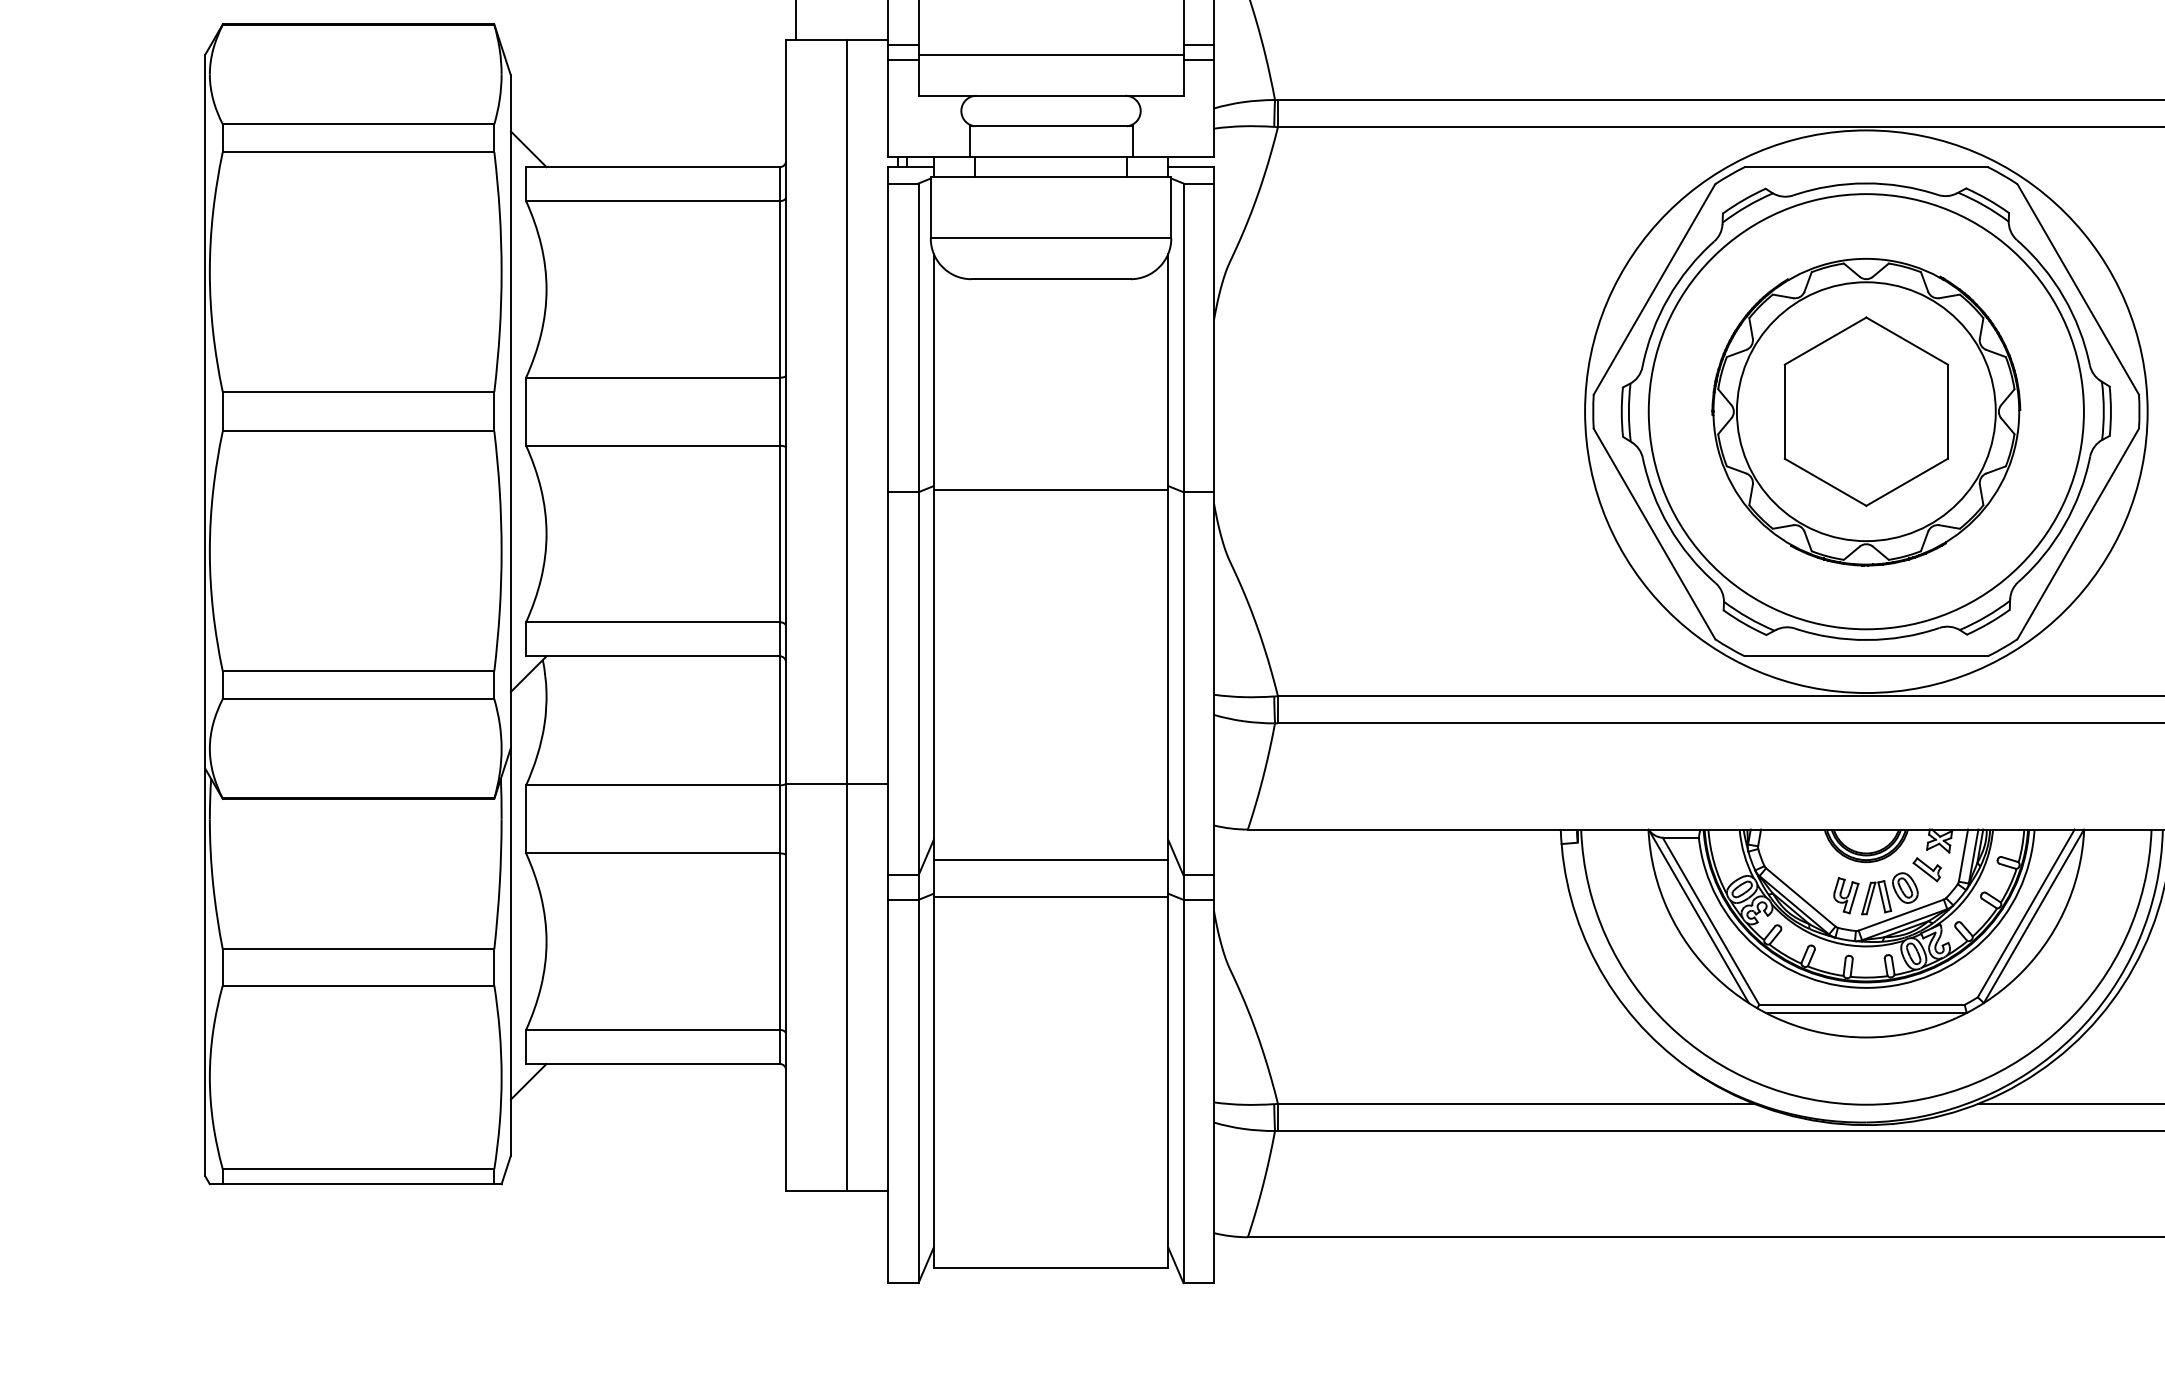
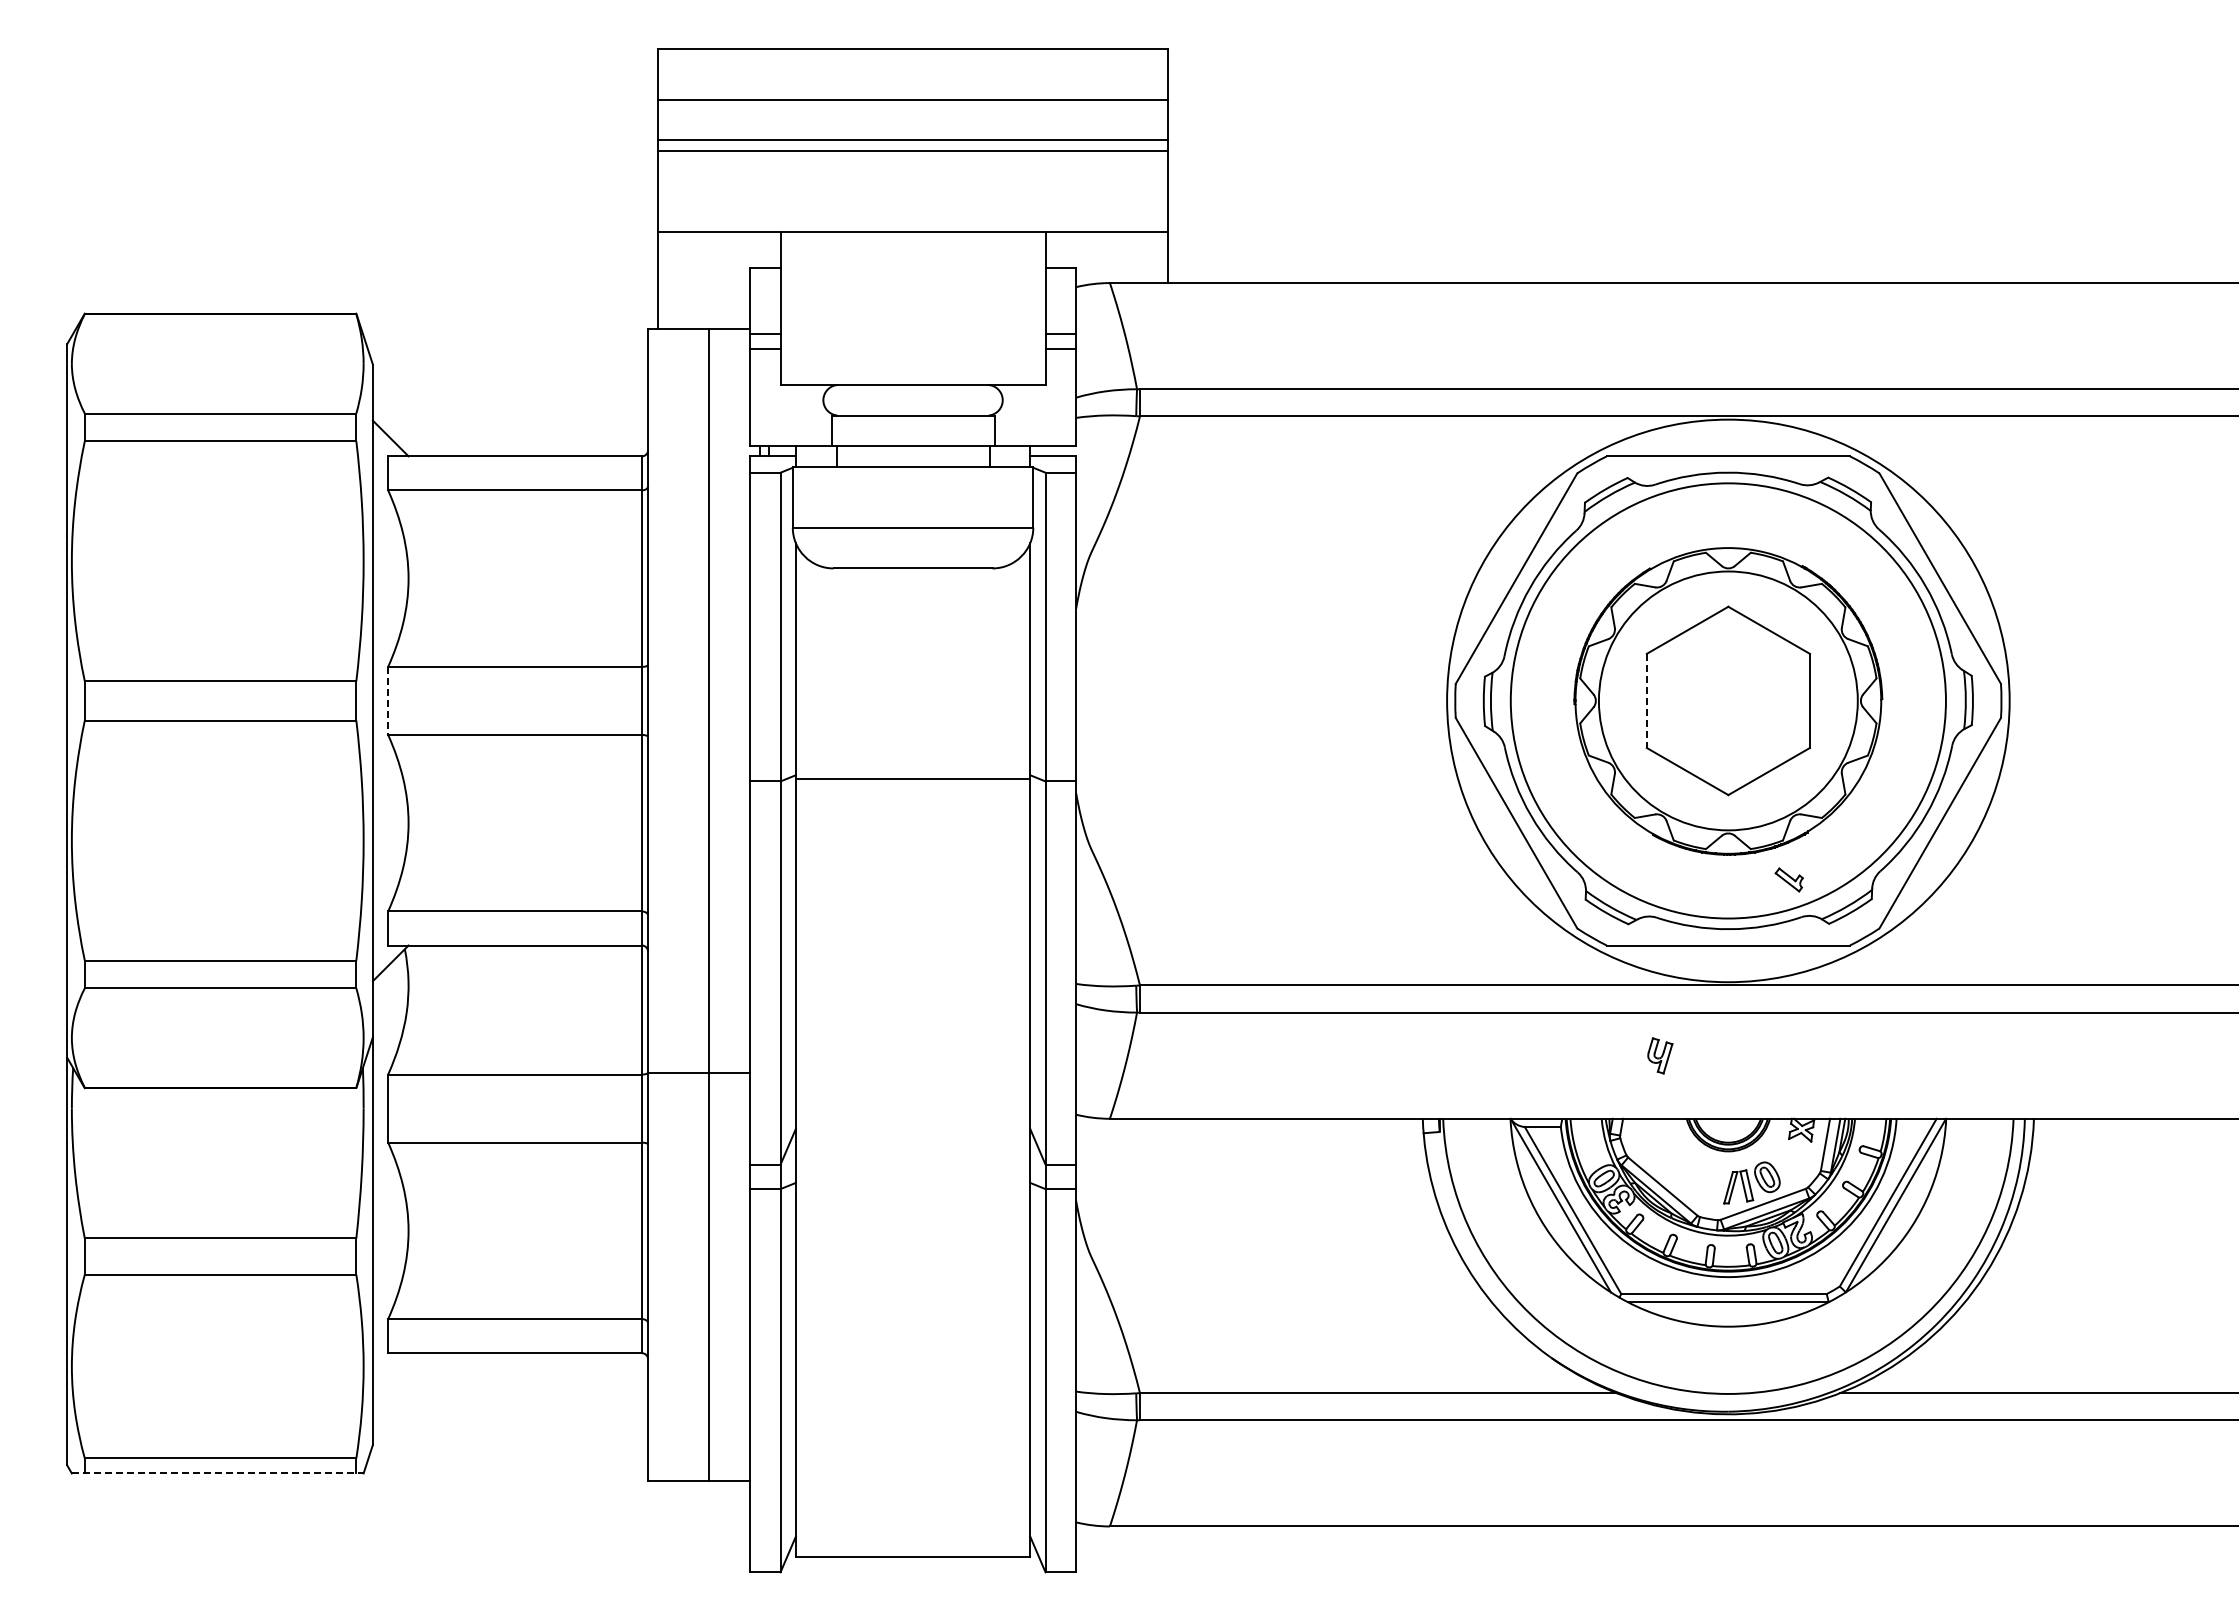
line: (1050, 55) -> (912, 344), removed
line: (526, 412) -> (388, 701), solid -> dashed
line: (1784, 412) -> (1646, 701), solid -> dashed
line: (1050, 860) -> (912, 1149), removed
part: (1926, 869) -> (1788, 879), moved
part: (1846, 895) -> (1660, 1055), moved
line: (1050, 897) -> (912, 1186), removed
line: (528, 1081) -> (390, 1370), removed
line: (355, 1184) -> (217, 1473), solid -> dashed

